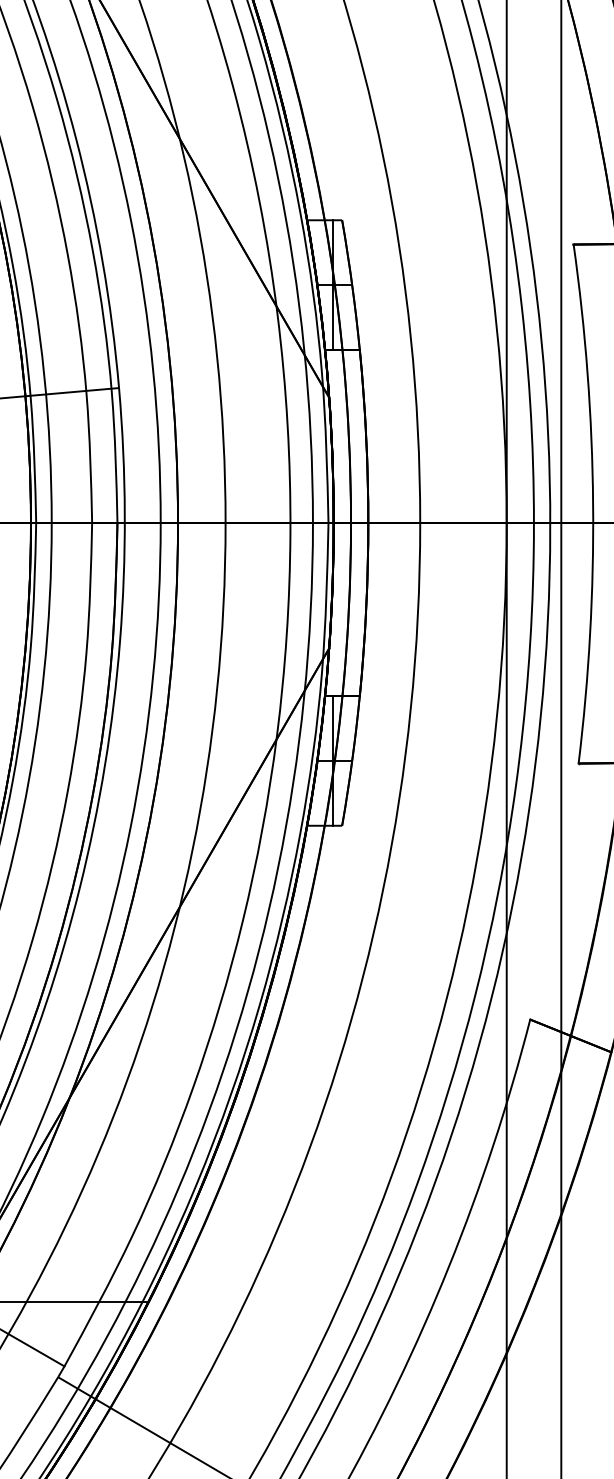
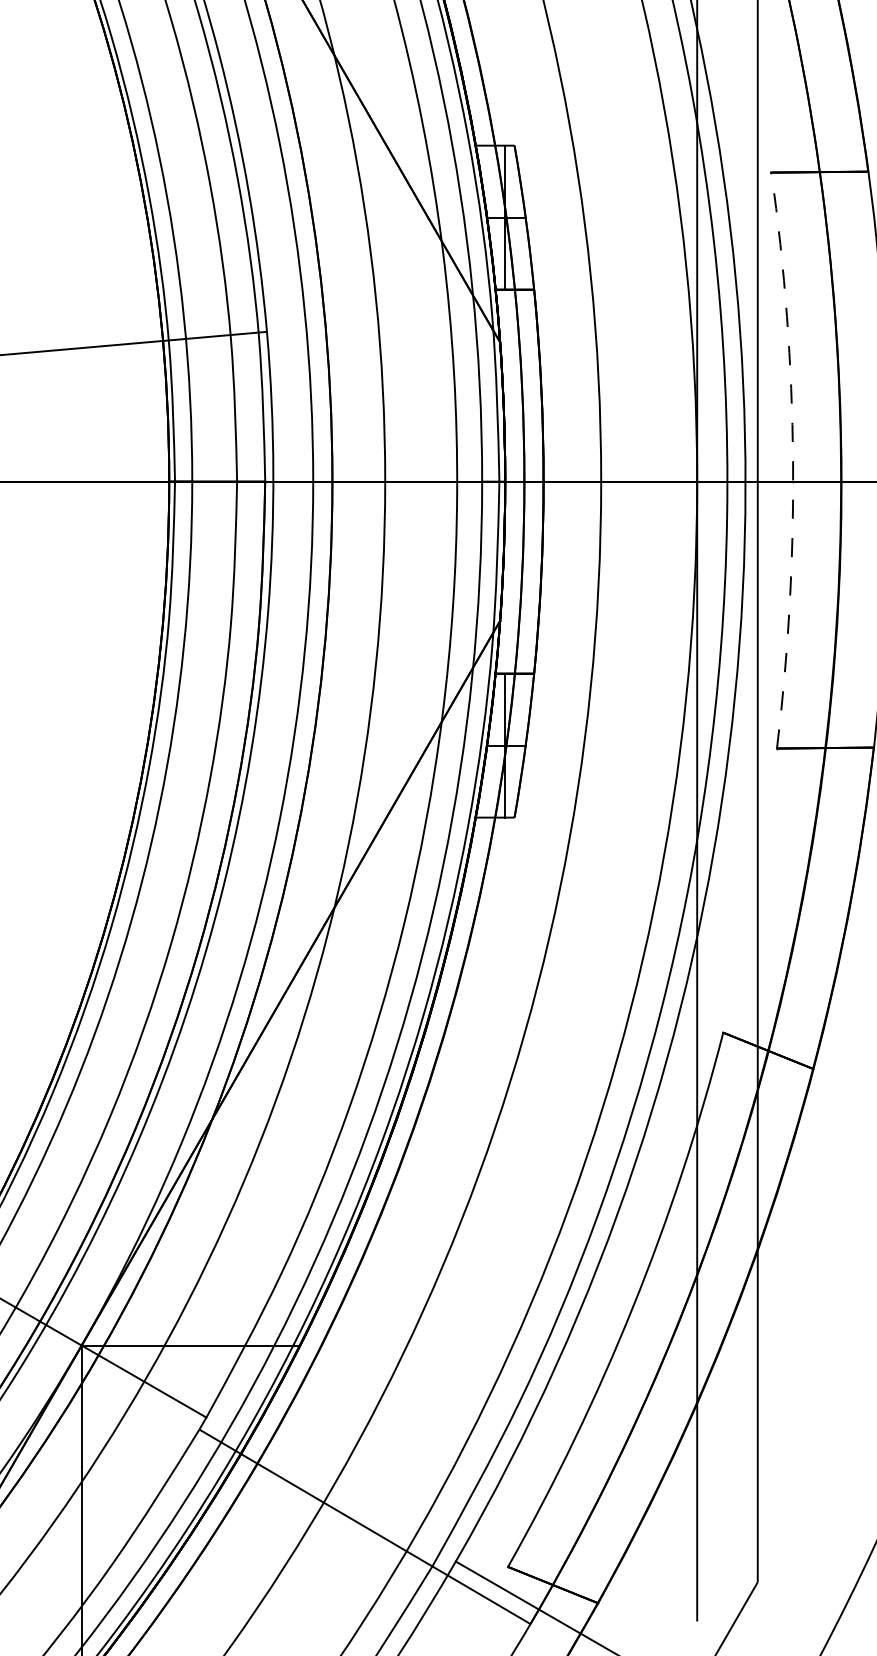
arc: (593, 503) -> (793, 460), solid -> dashed

